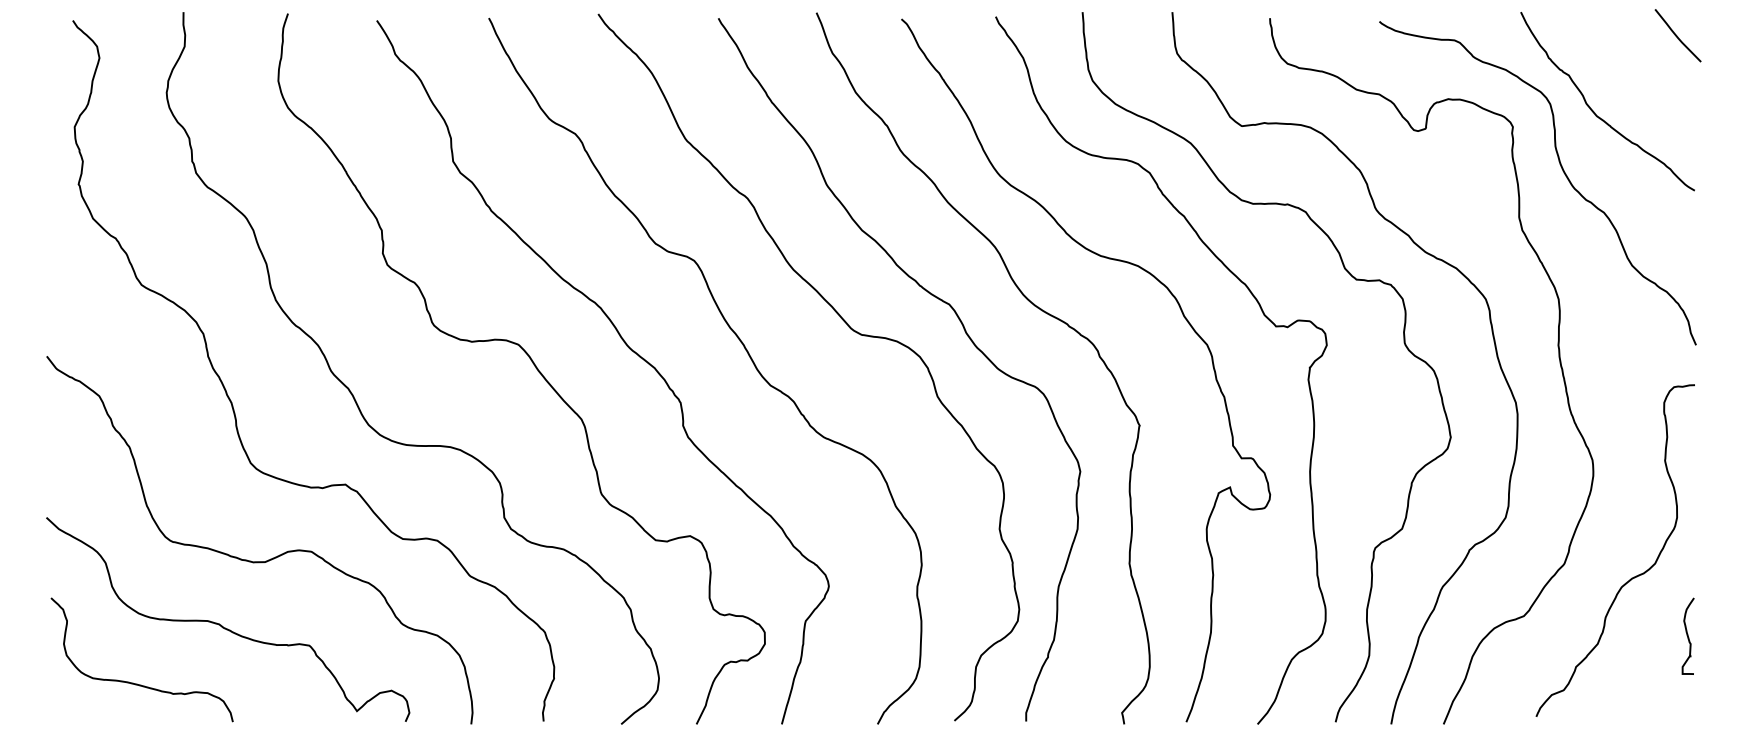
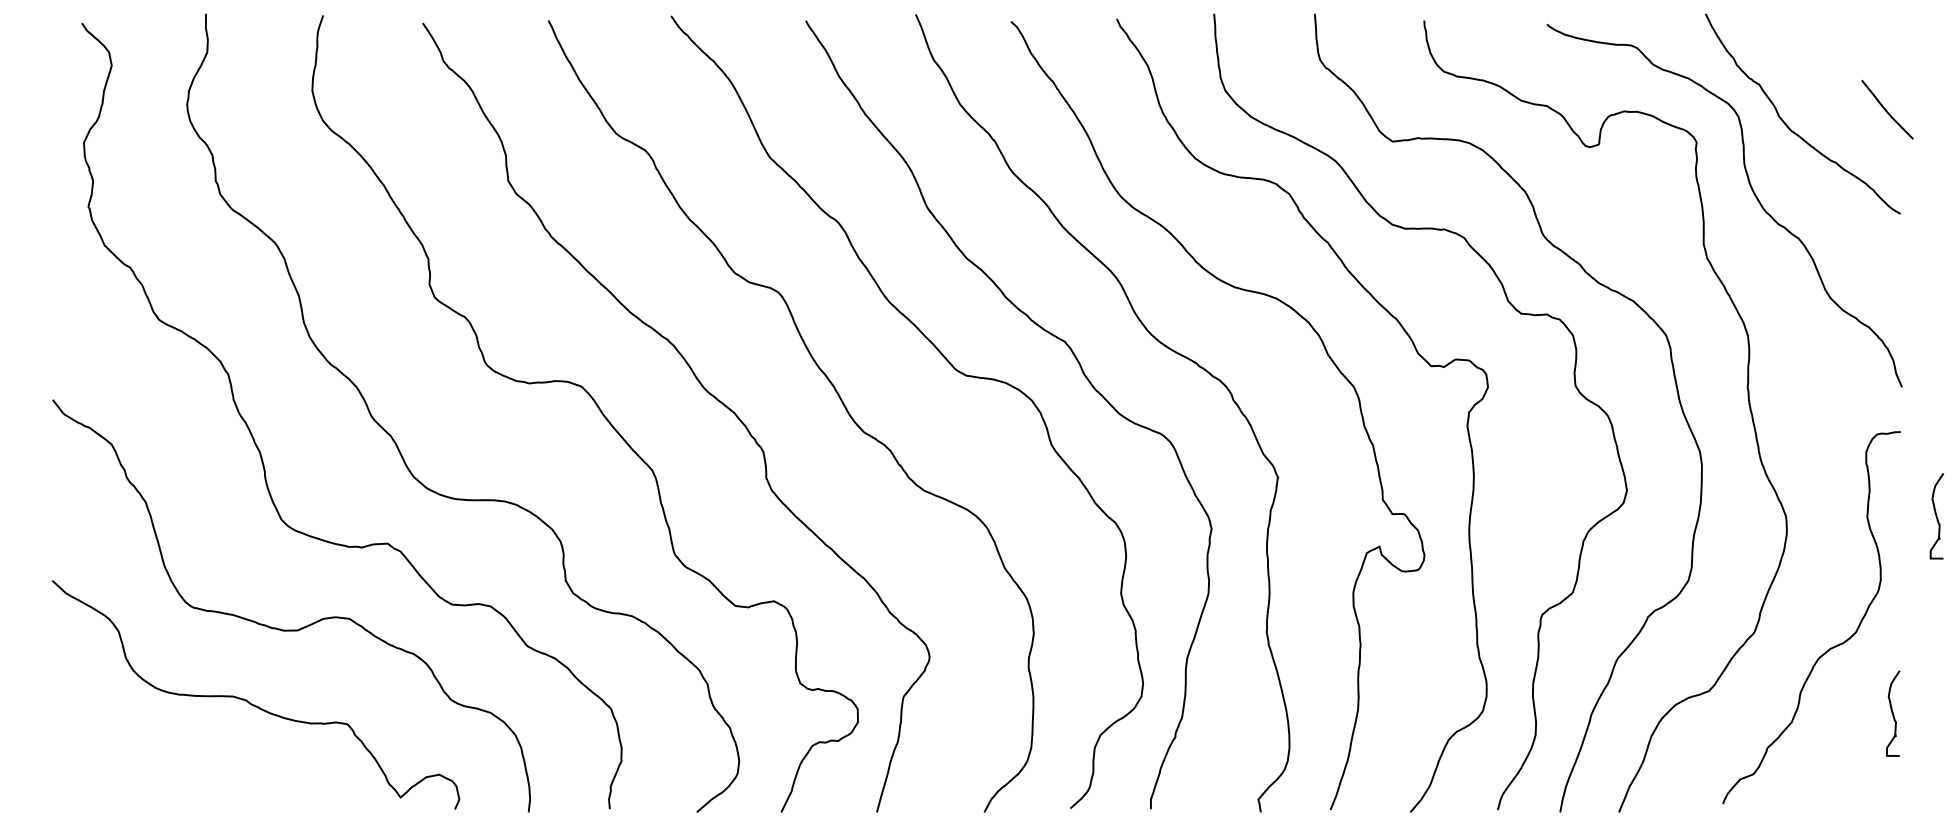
curve: (1677, 35) -> (1886, 109), moved
curve: (1726, 459) -> (1936, 515), added
curve: (137, 683) -> (154, 766), removed

